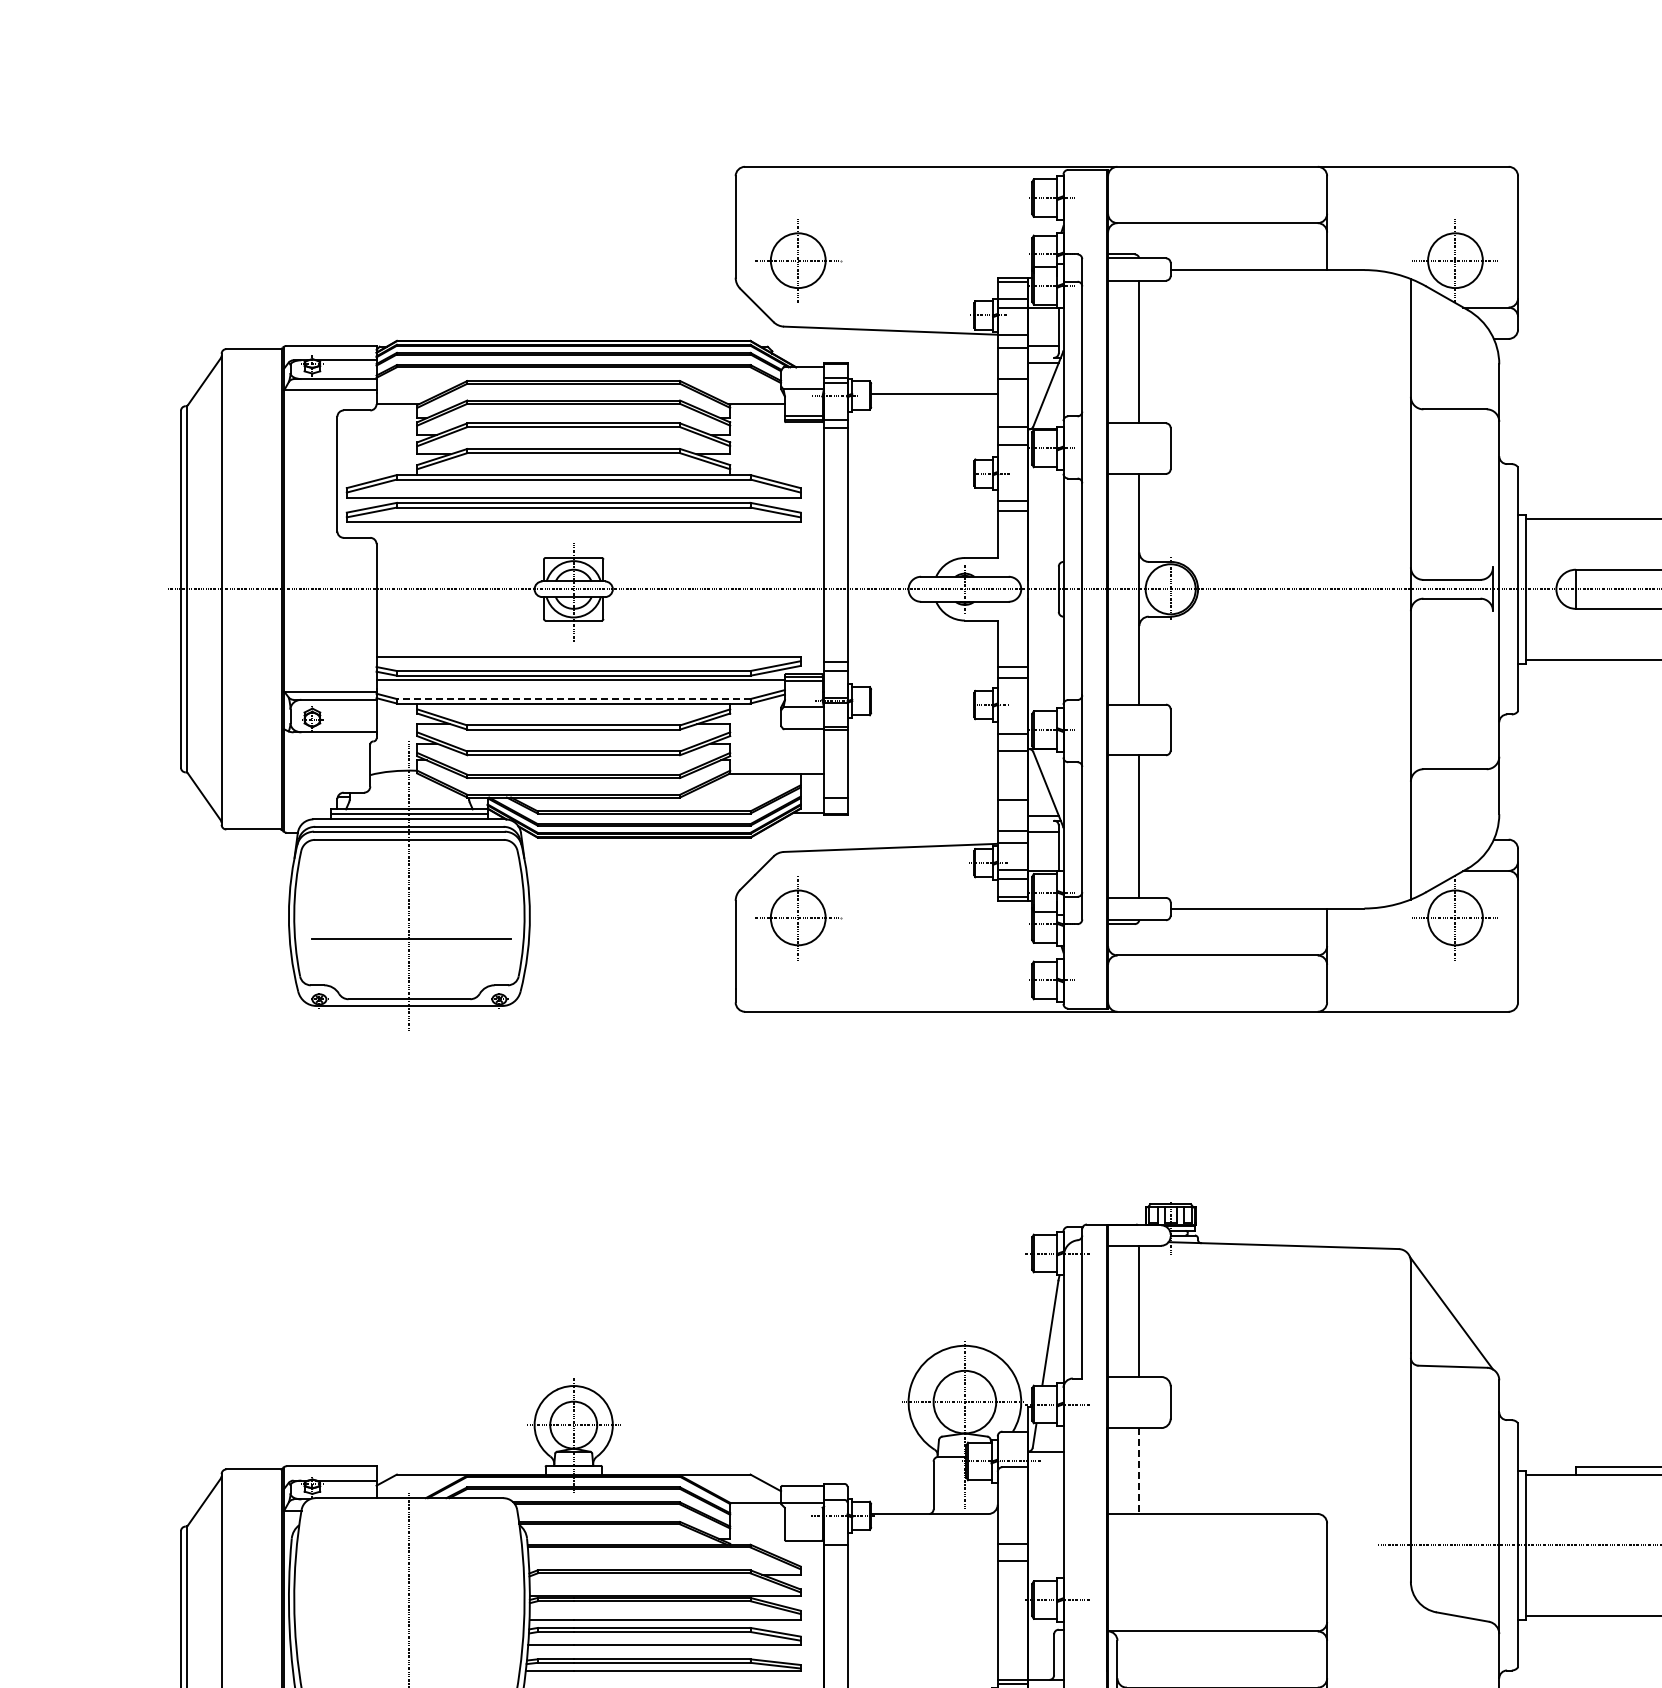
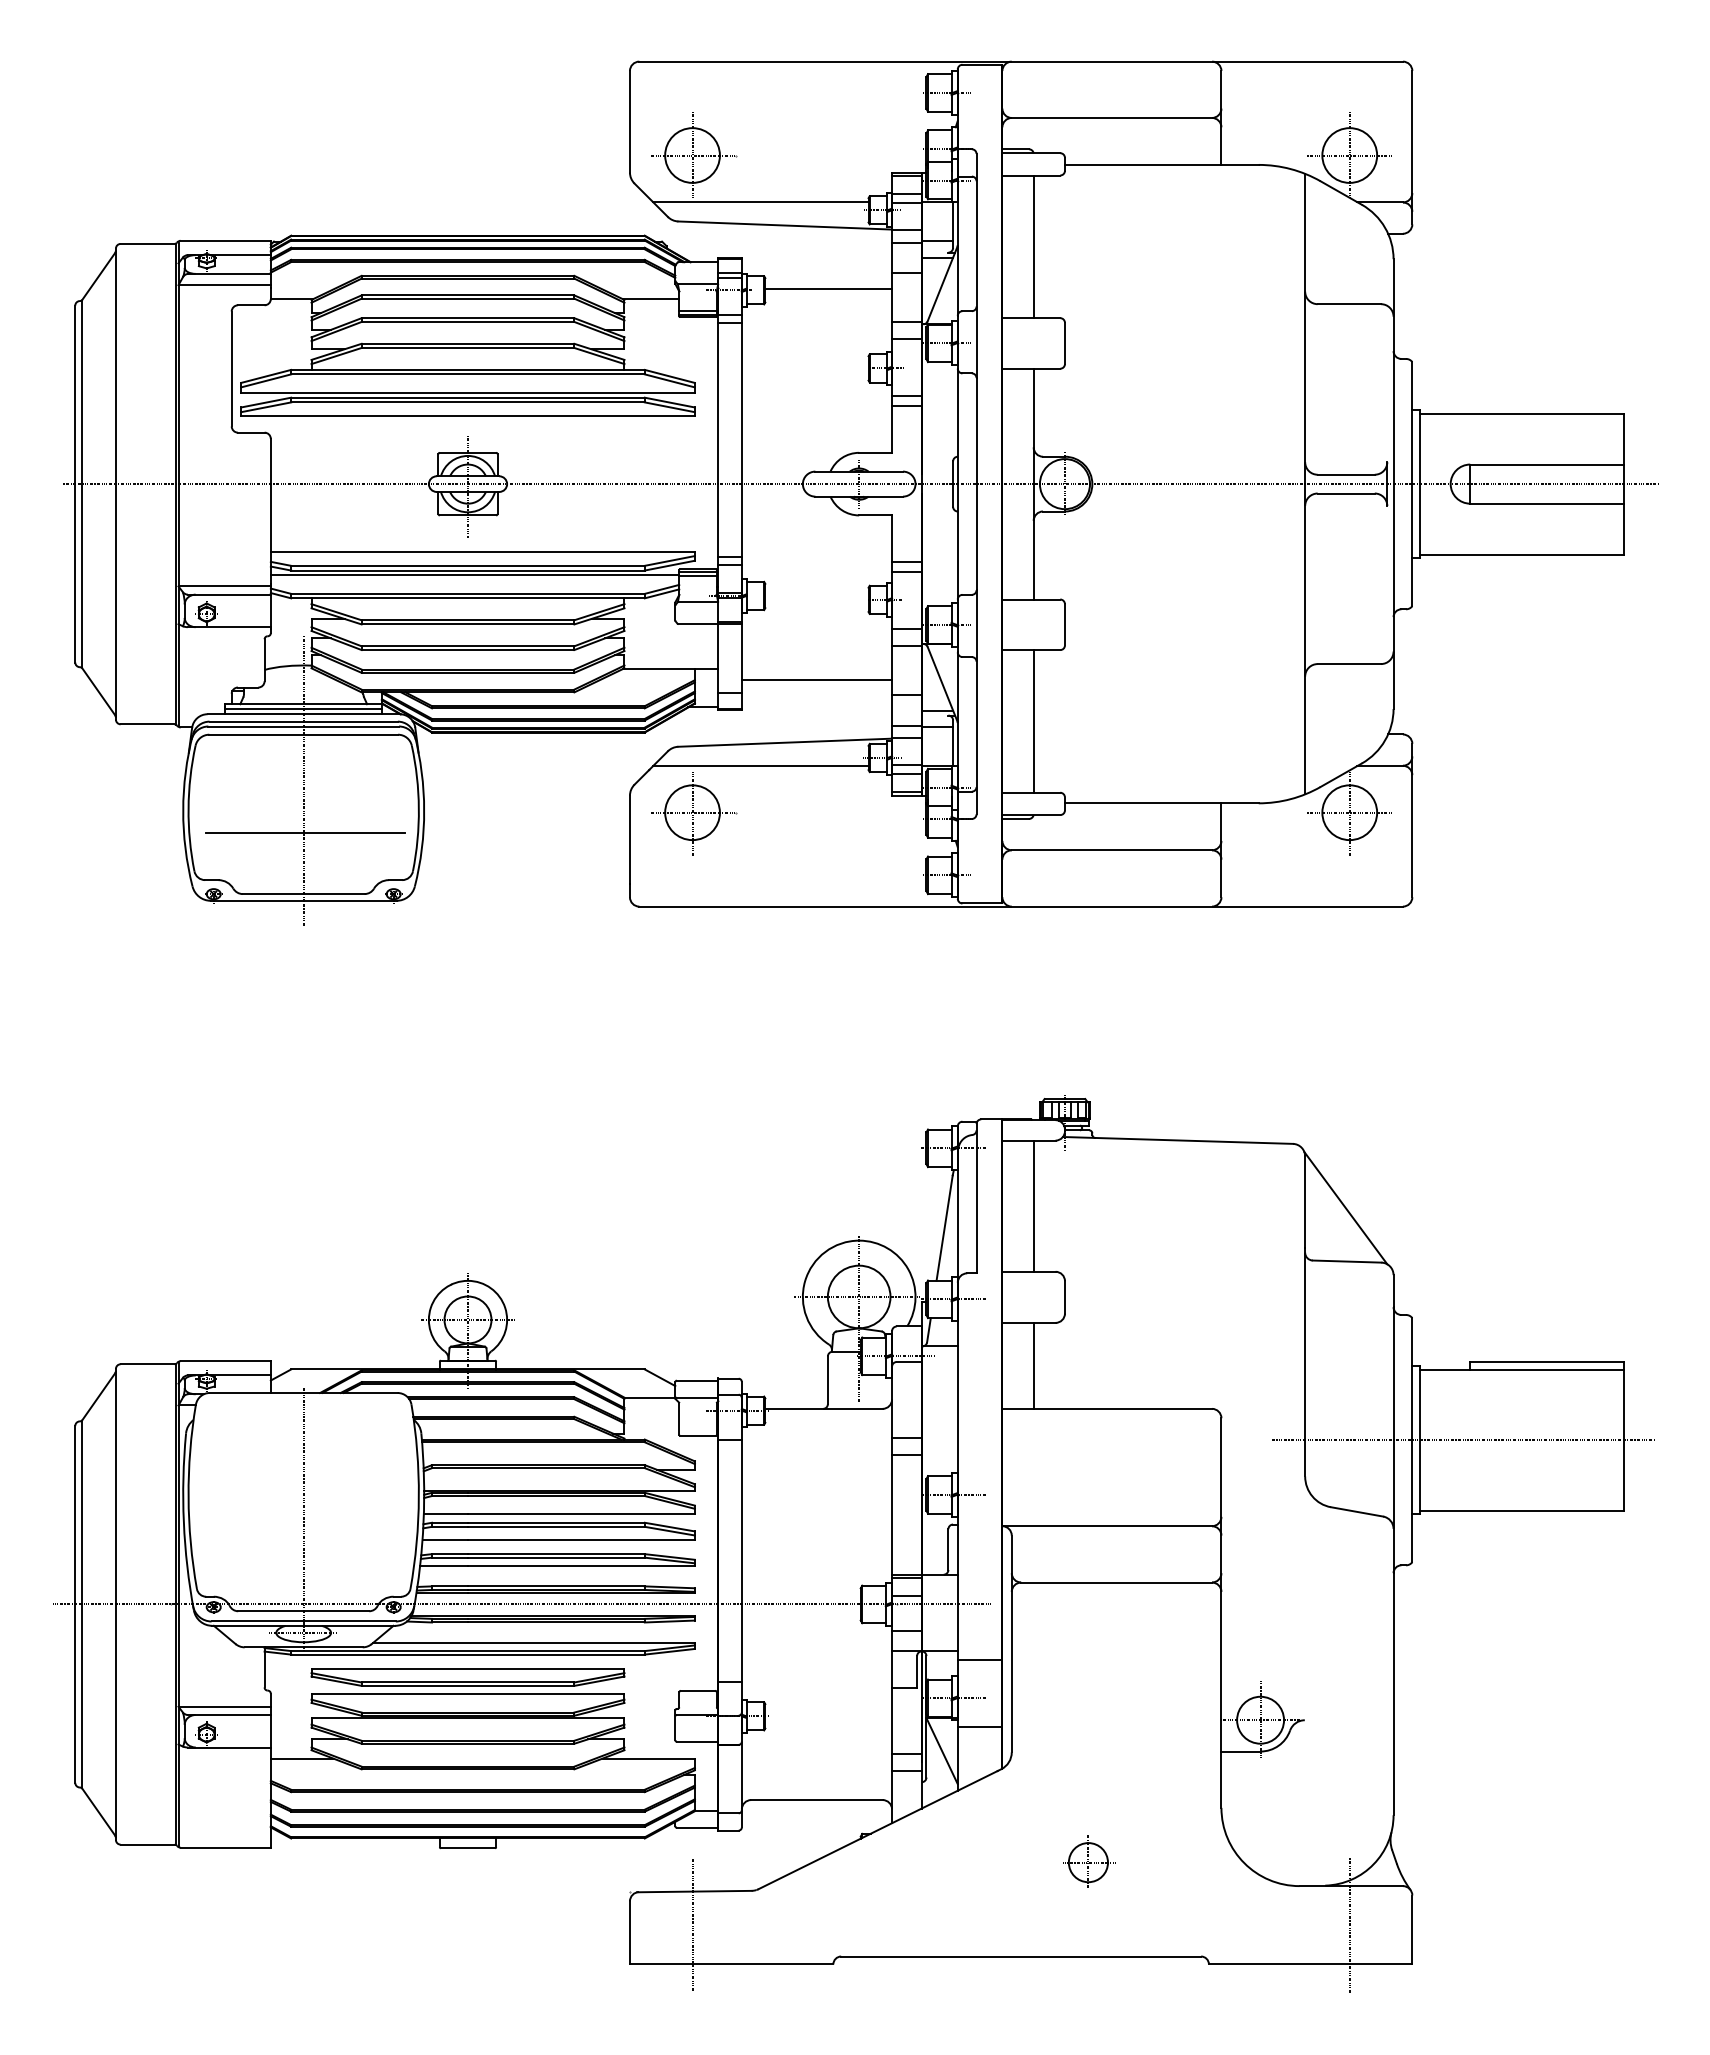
line: (866, 307) -> (760, 202), added
line: (574, 698) -> (468, 593), dashed -> solid
line: (922, 784) -> (816, 679), added
line: (866, 870) -> (760, 765), added
line: (1139, 1470) -> (1033, 1365), dashed -> solid

